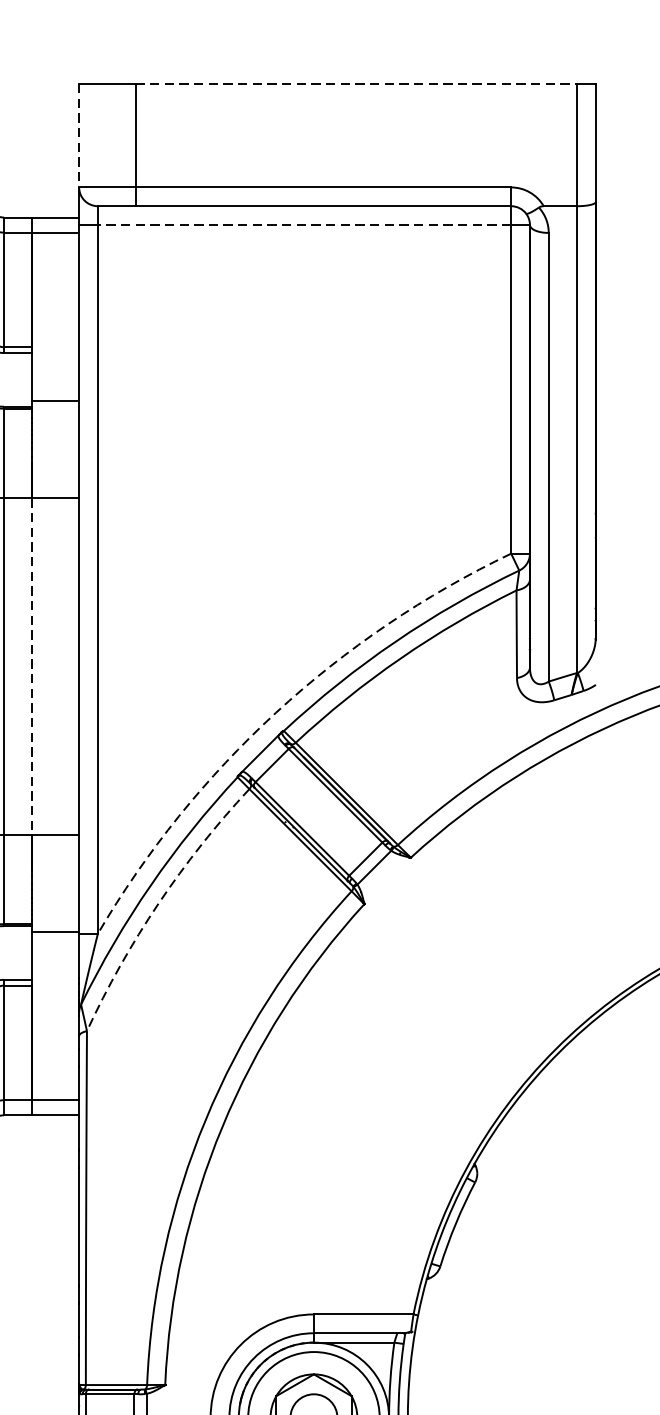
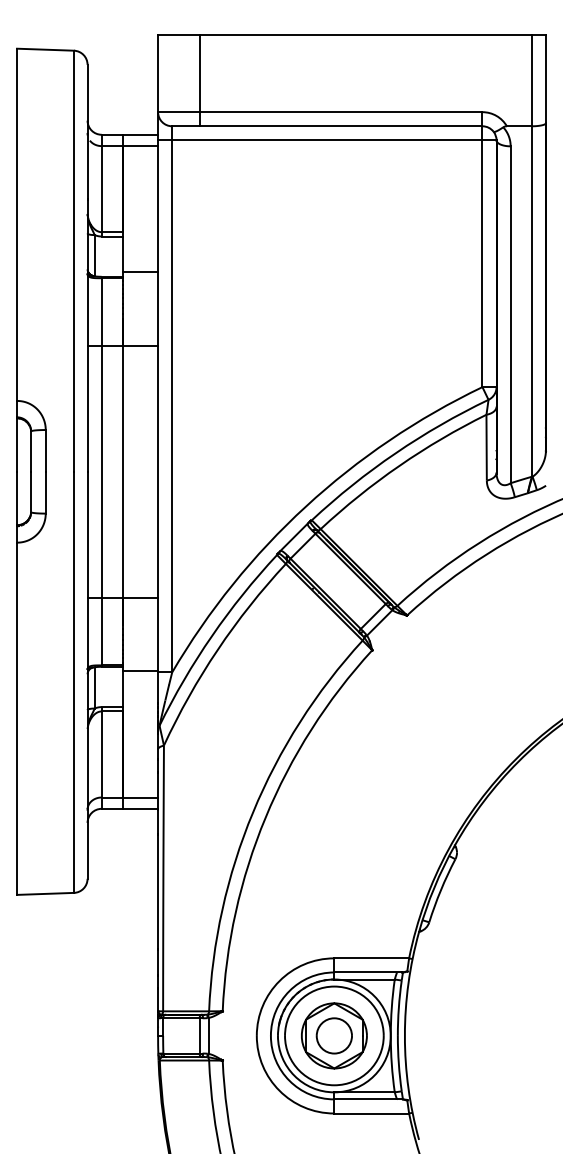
line: (356, 83) -> (366, 34), dashed -> solid
line: (79, 135) -> (158, 73), dashed -> solid
line: (303, 225) -> (326, 140), dashed -> solid
line: (31, 667) -> (122, 472), dashed -> solid
arc: (275, 712) -> (305, 506), dashed -> solid
arc: (158, 903) -> (217, 649), dashed -> solid

